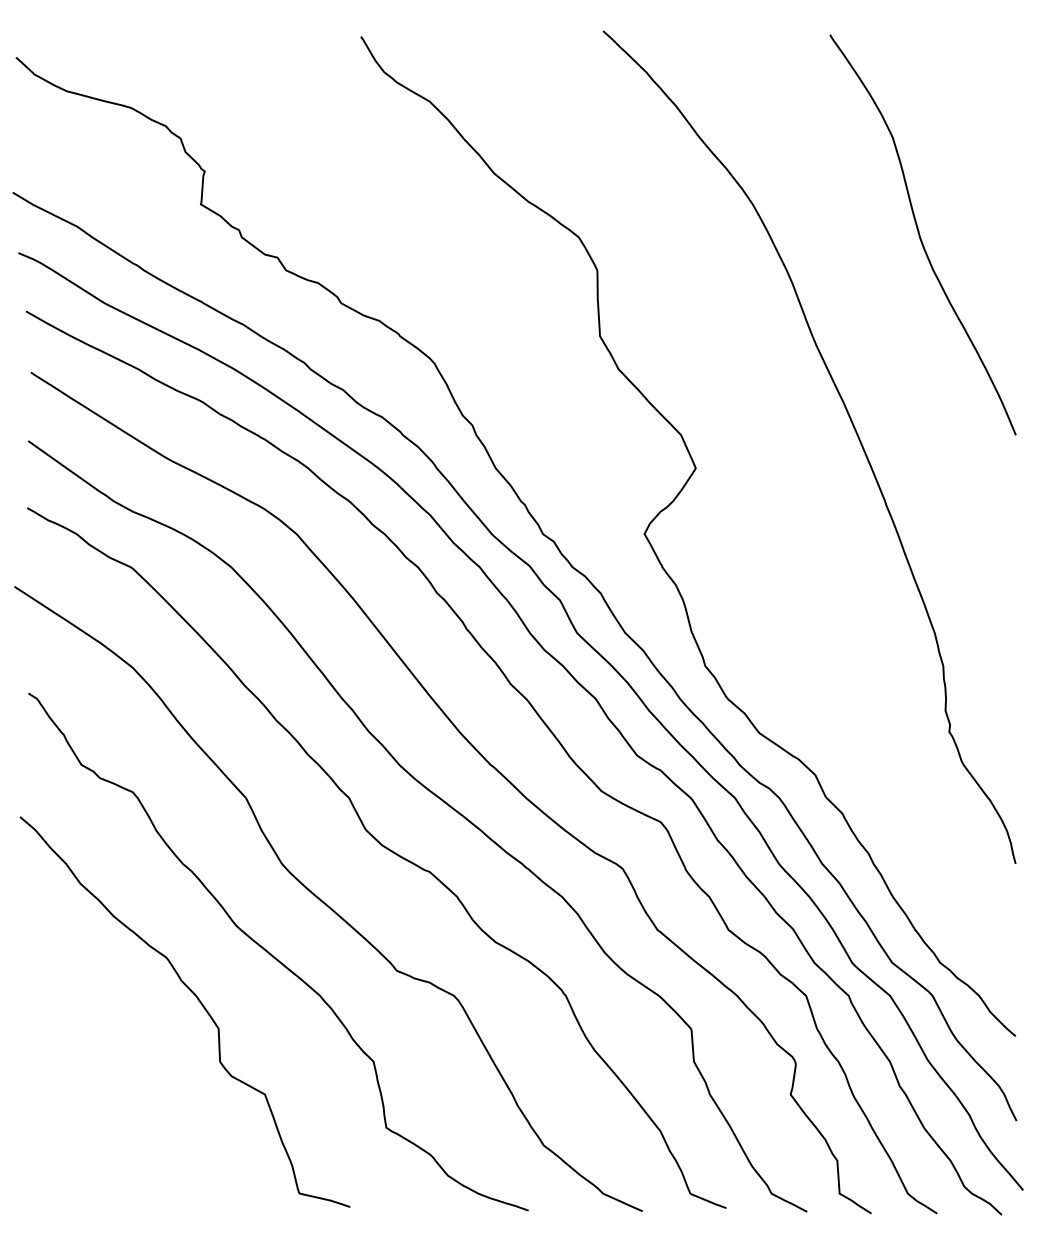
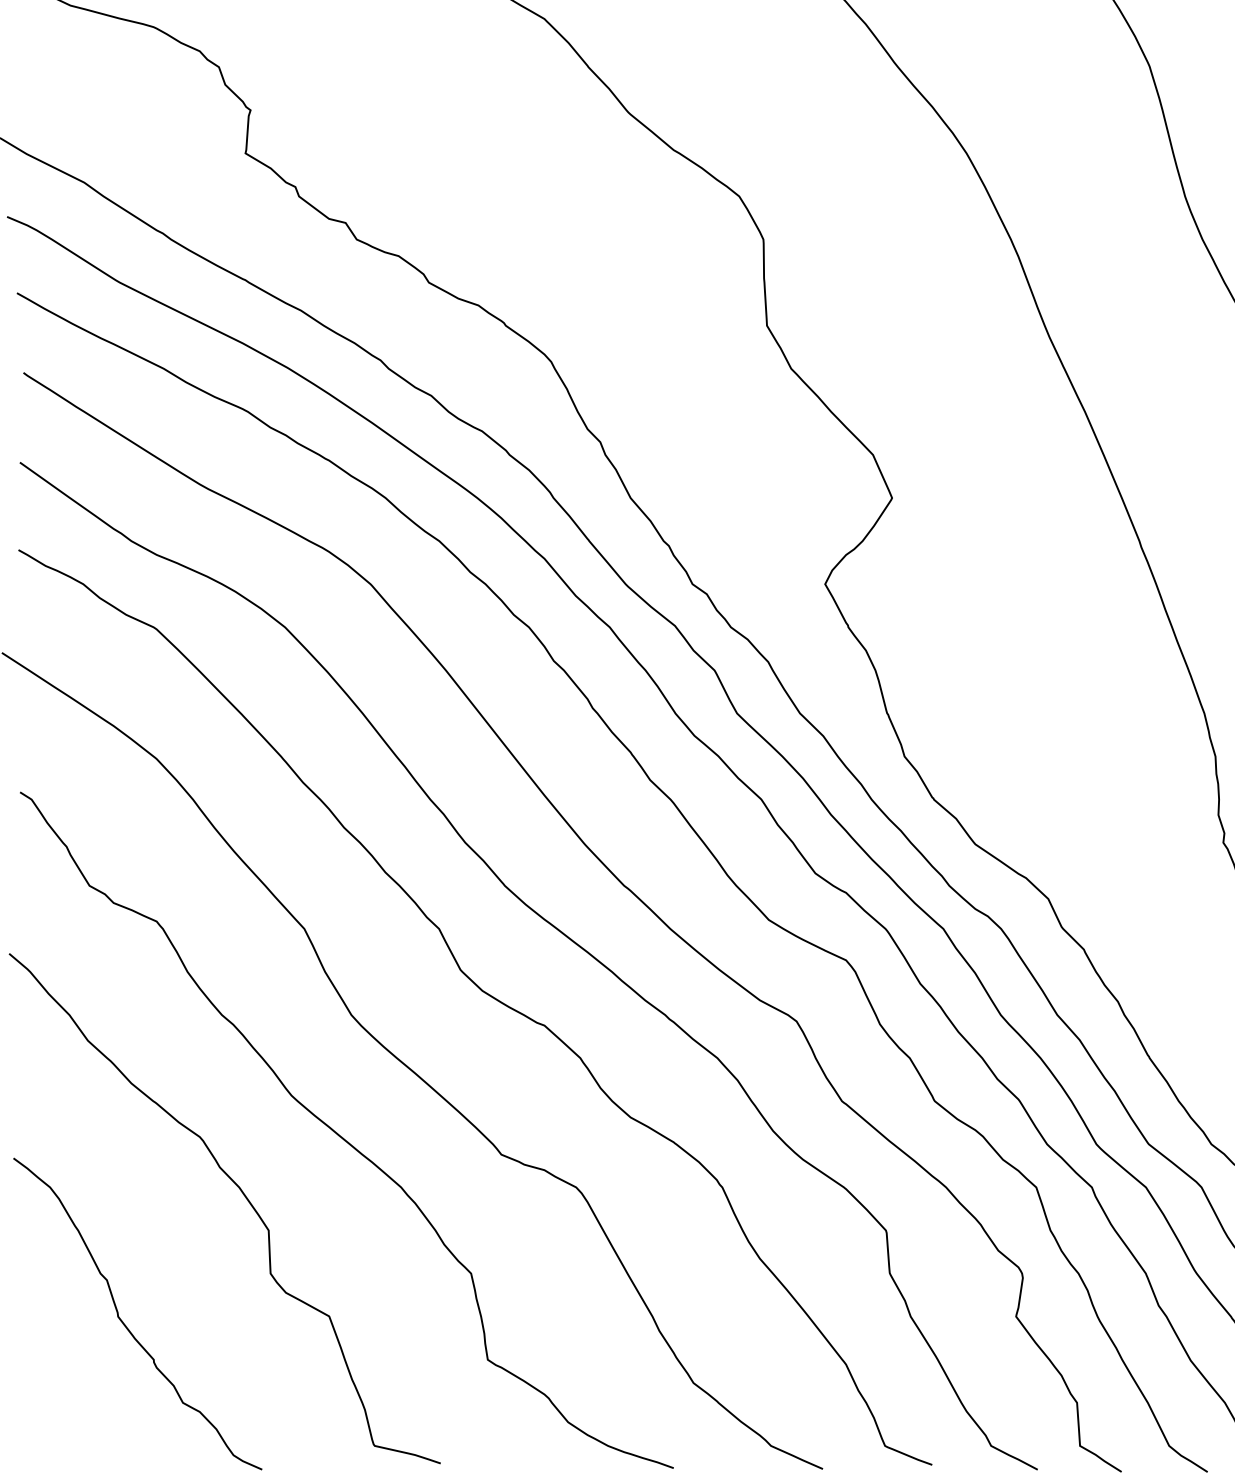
curve: (109, 1100) -> (126, 1324), added

